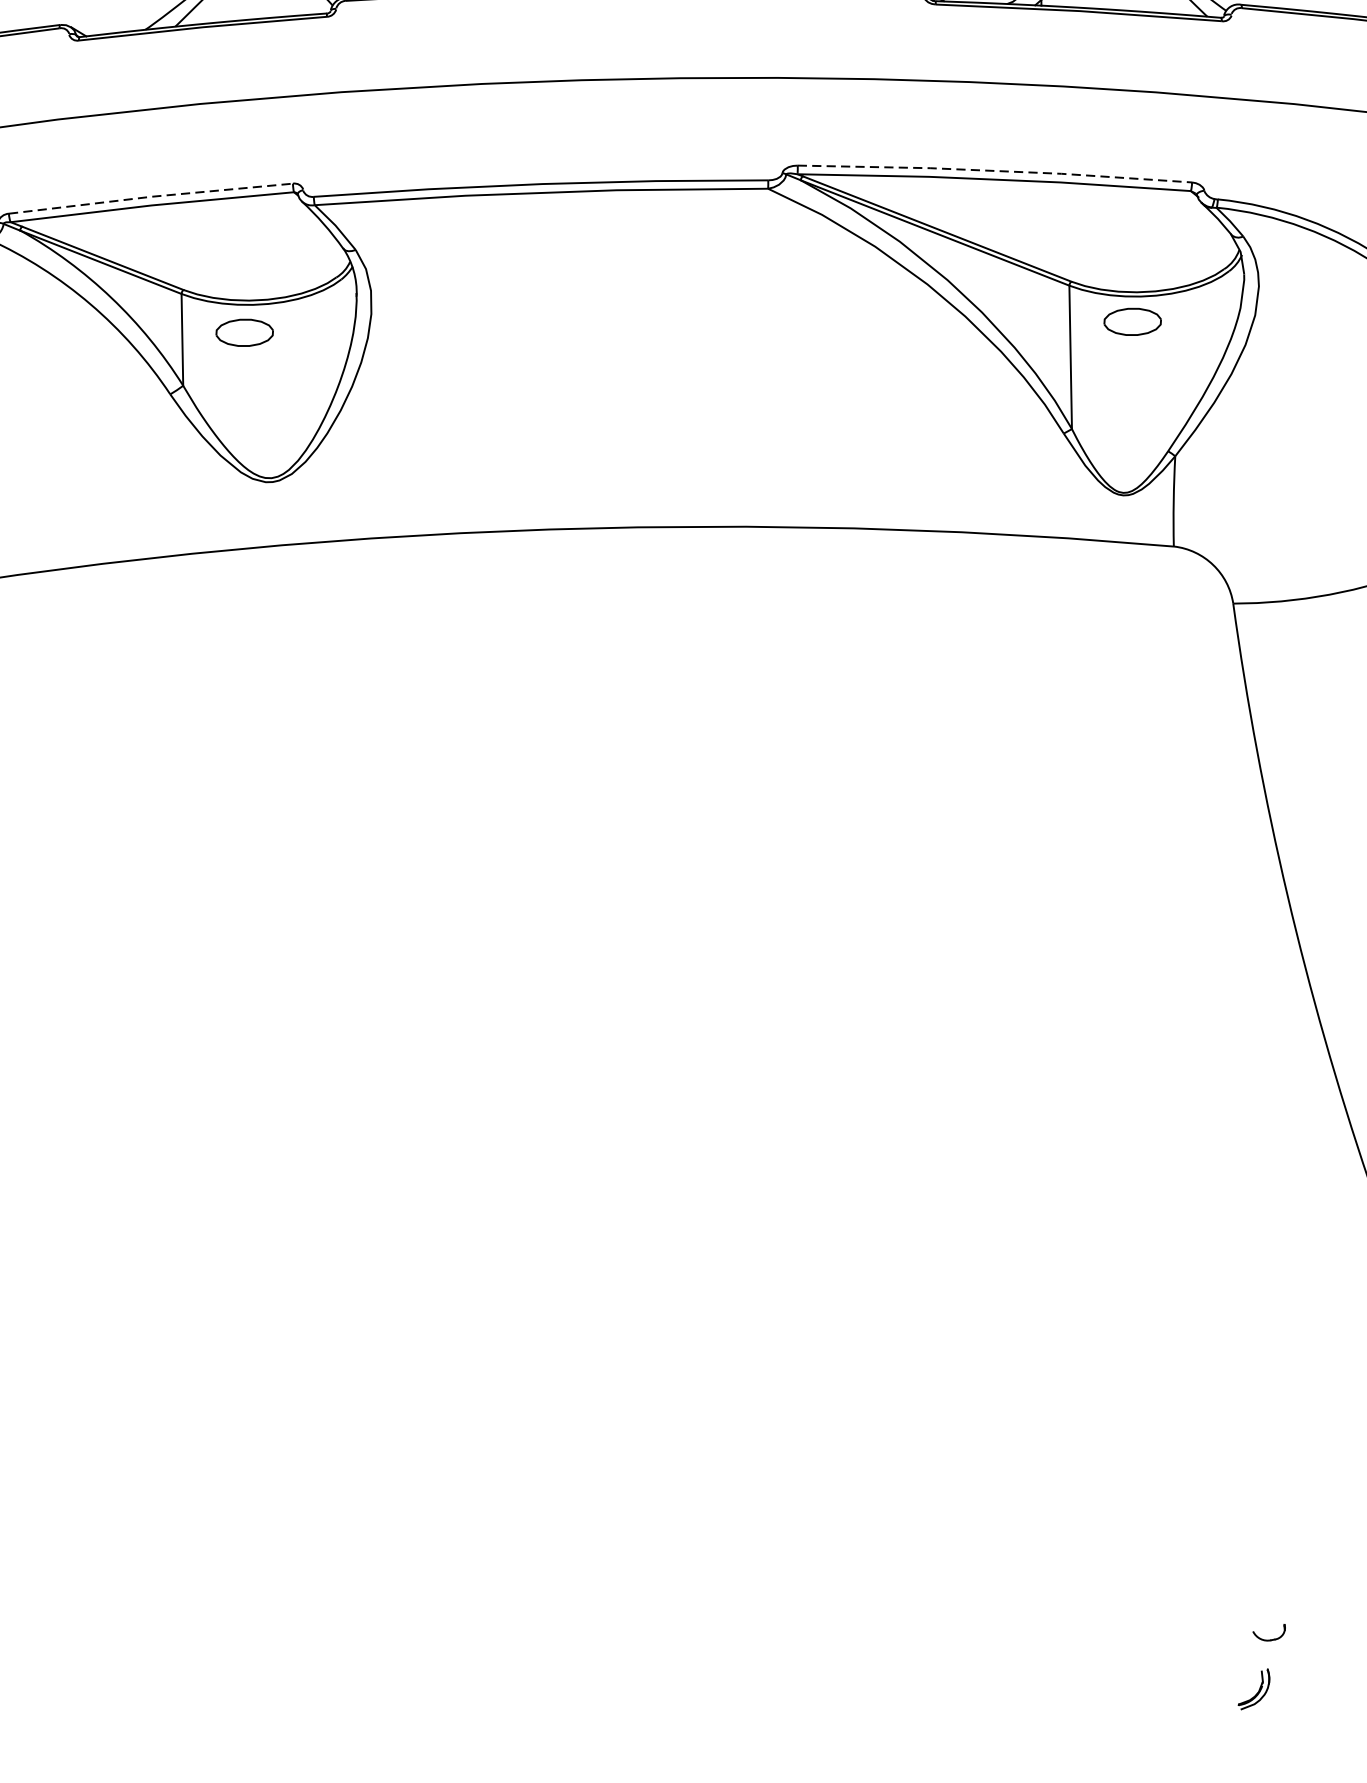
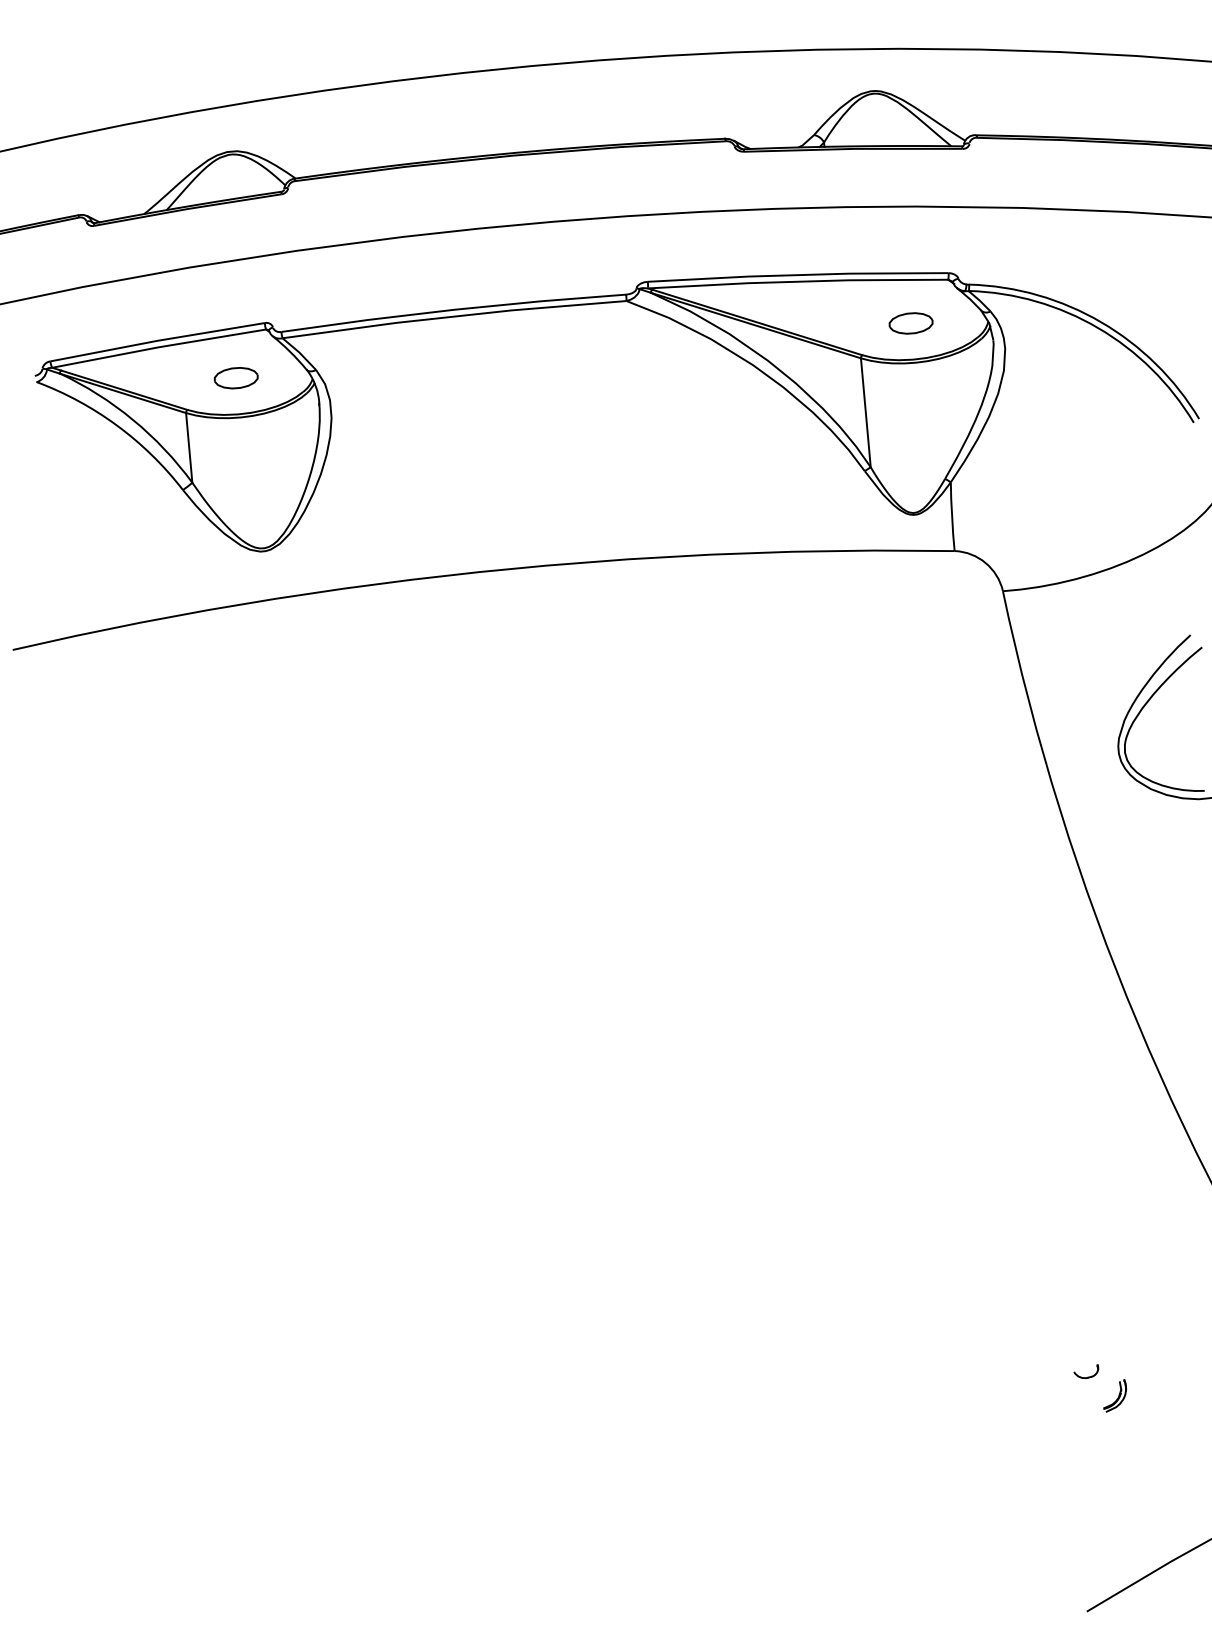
line: (995, 171) -> (798, 275), dashed -> solid
line: (150, 196) -> (157, 340), dashed -> solid
part: (1131, 321) -> (910, 323), moved
part: (243, 333) -> (235, 378), moved
part: (1254, 1688) -> (1115, 1395), moved

